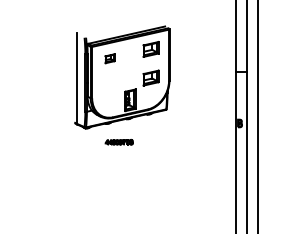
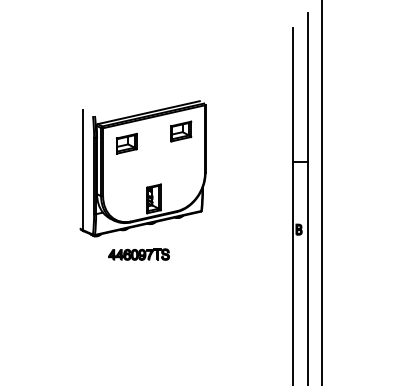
part: (109, 58) -> (126, 143), size x1.67
part: (151, 78) -> (181, 169), removed
part: (118, 142) -> (138, 254), size x1.67

